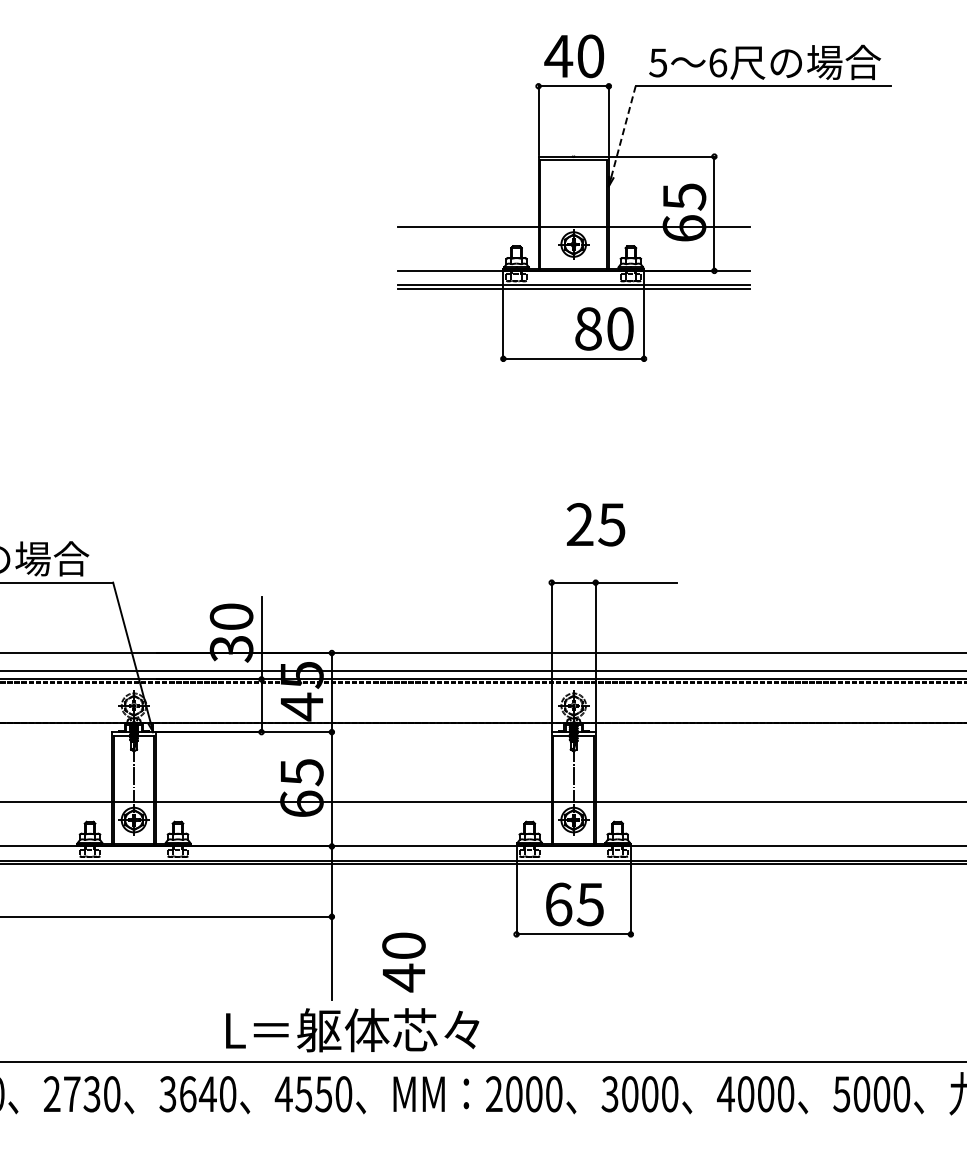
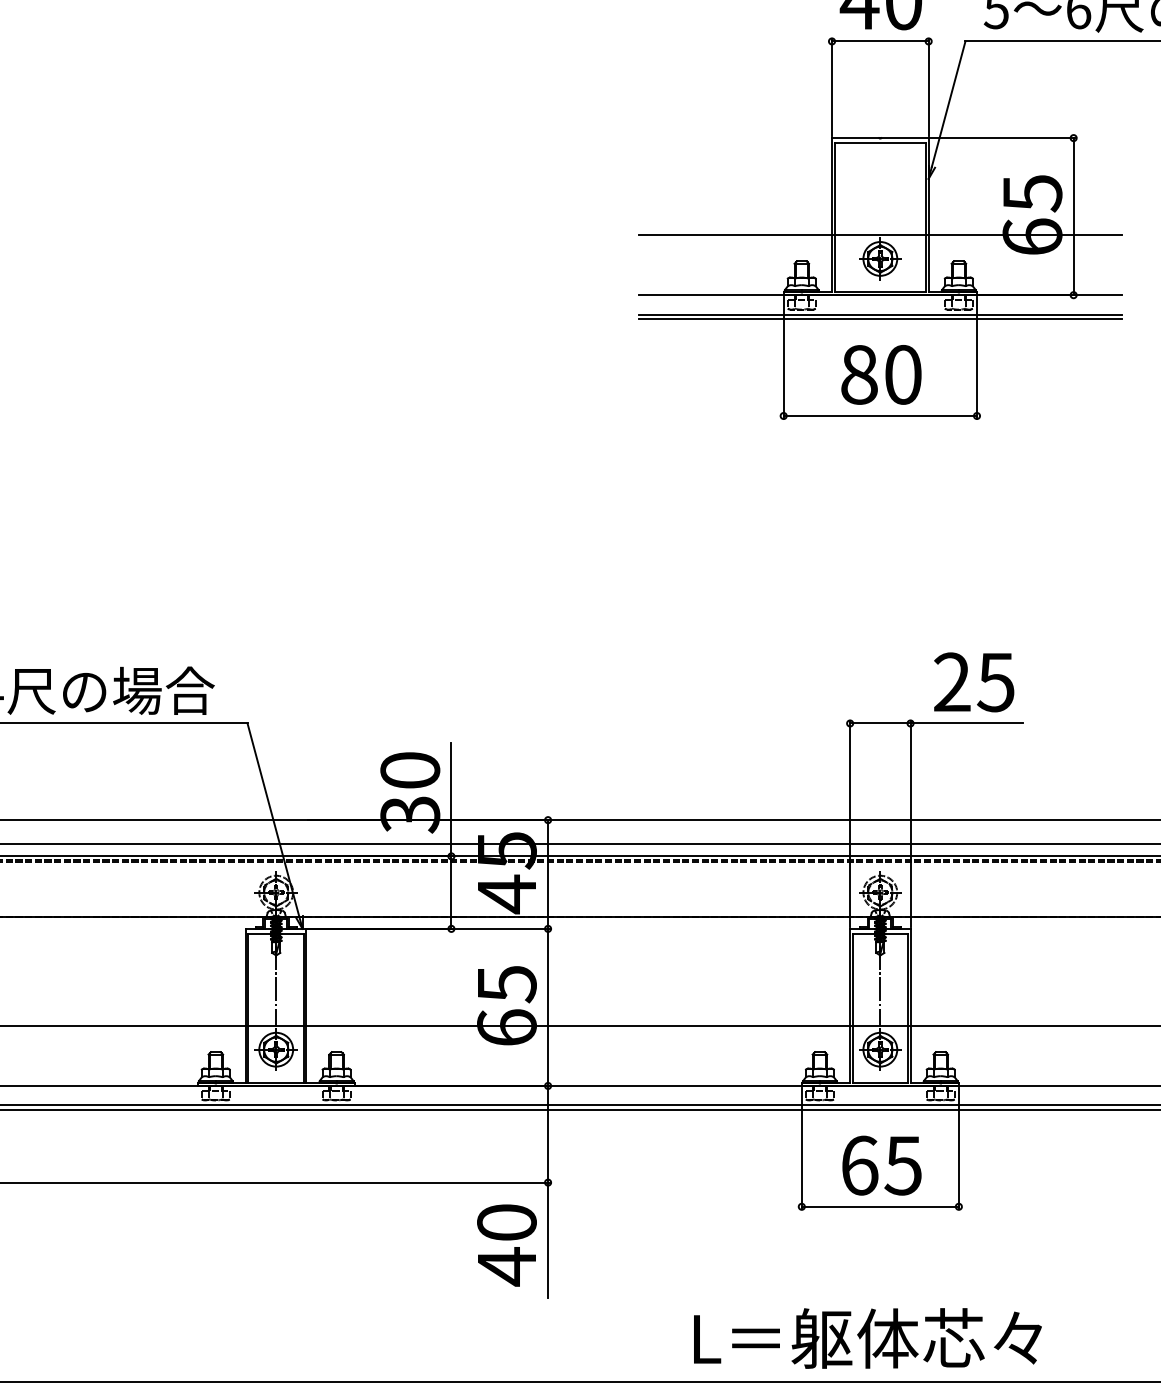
line: (623, 131) -> (948, 103), dashed -> solid
text: (604, 328) -> (881, 374), moved
text: (596, 524) -> (974, 682), moved
text: (403, 962) -> (506, 1245), moved
text: (352, 1030) -> (867, 1338), moved

